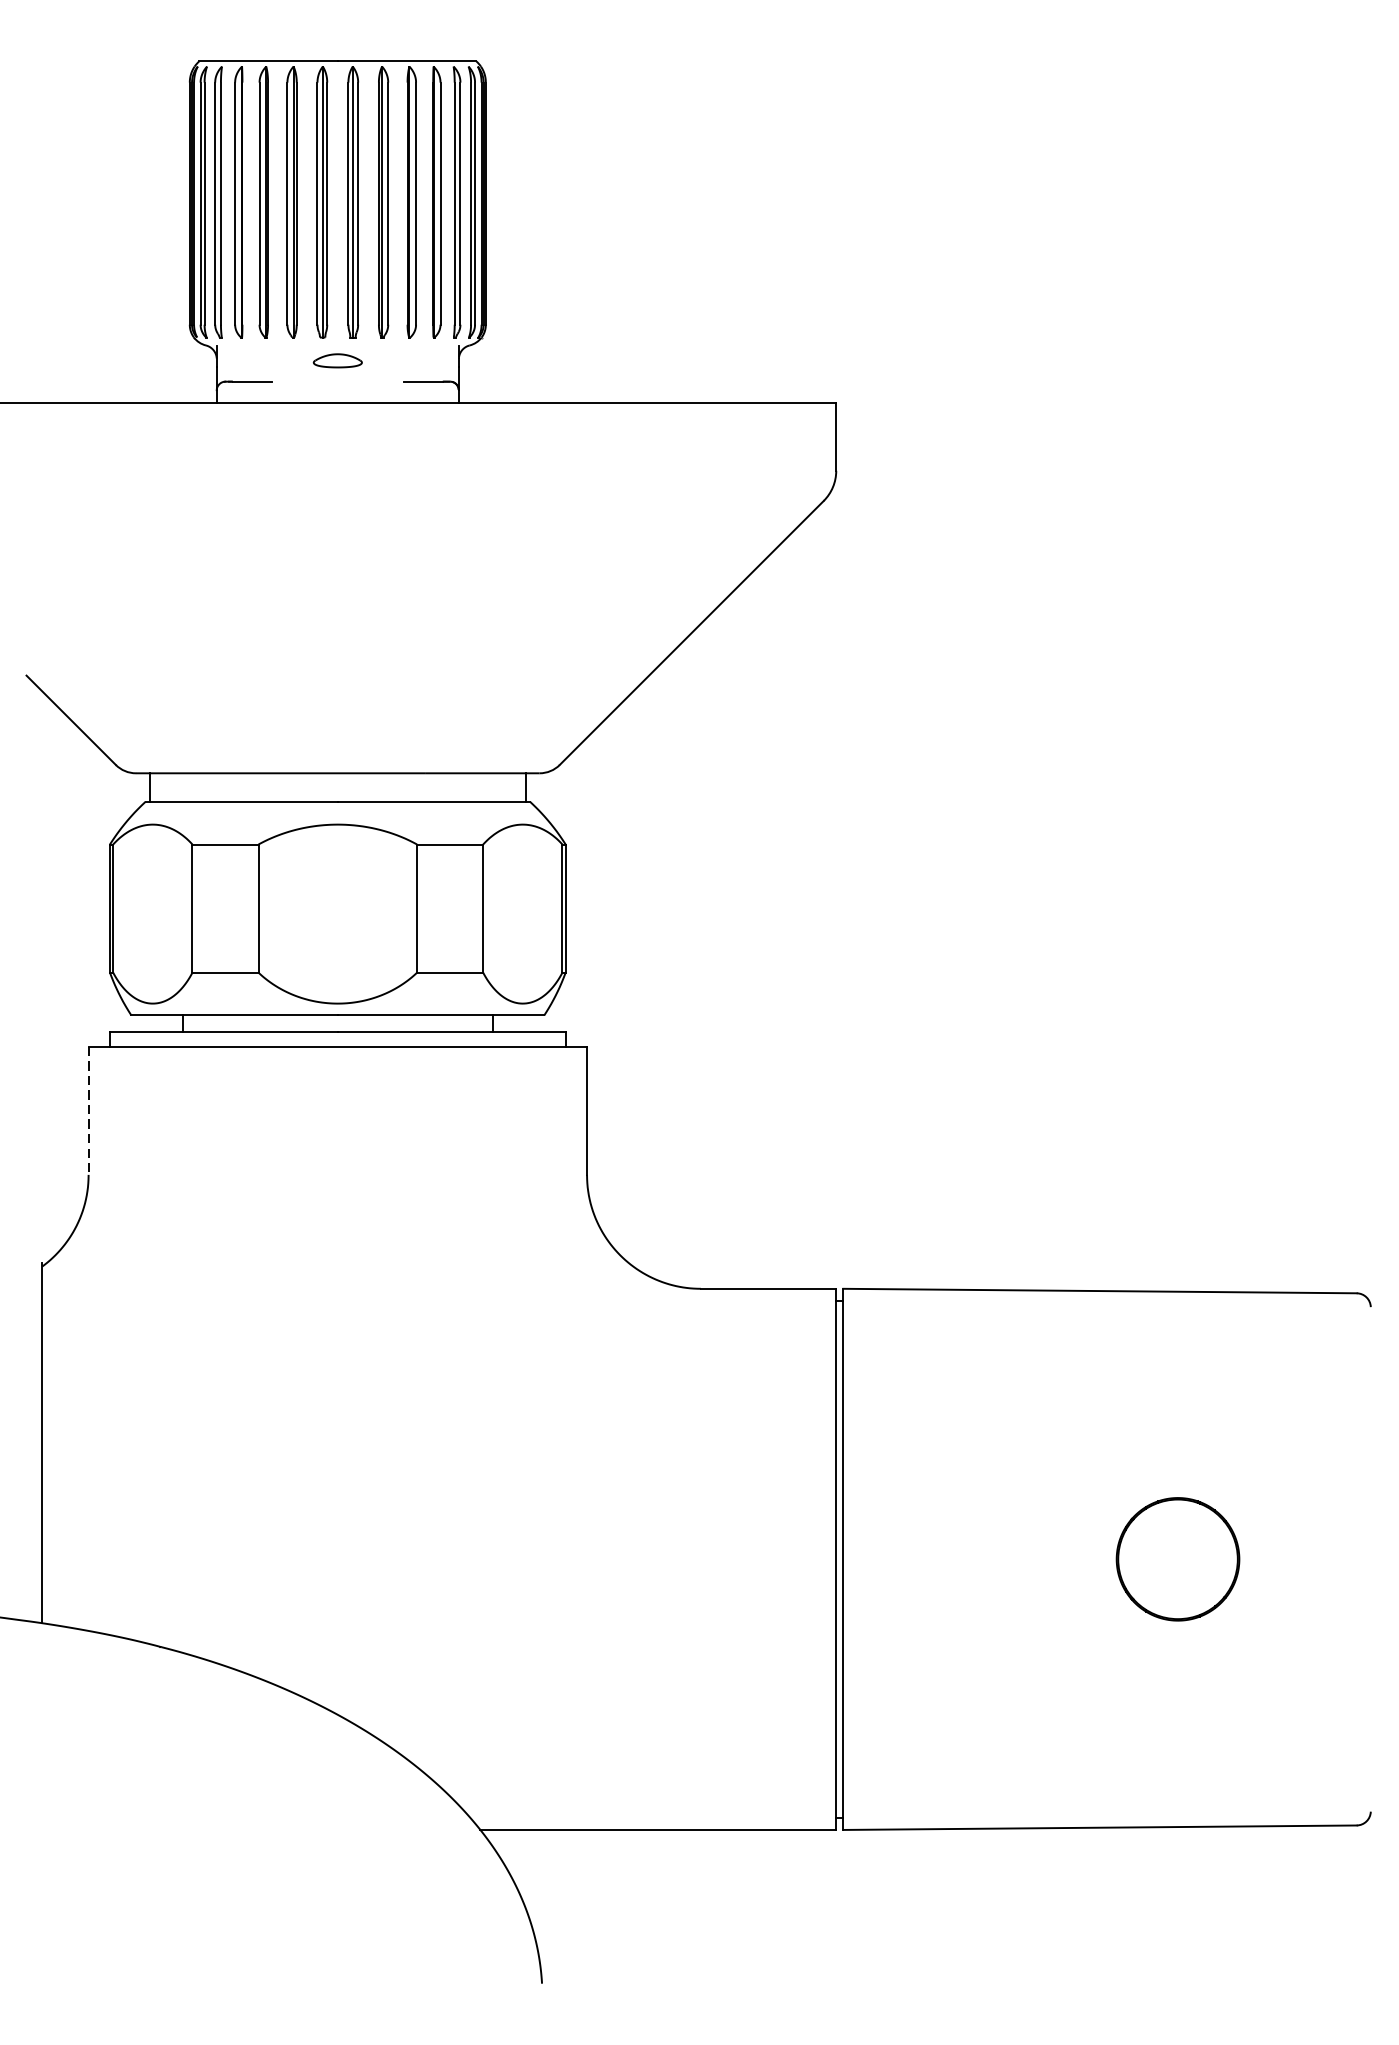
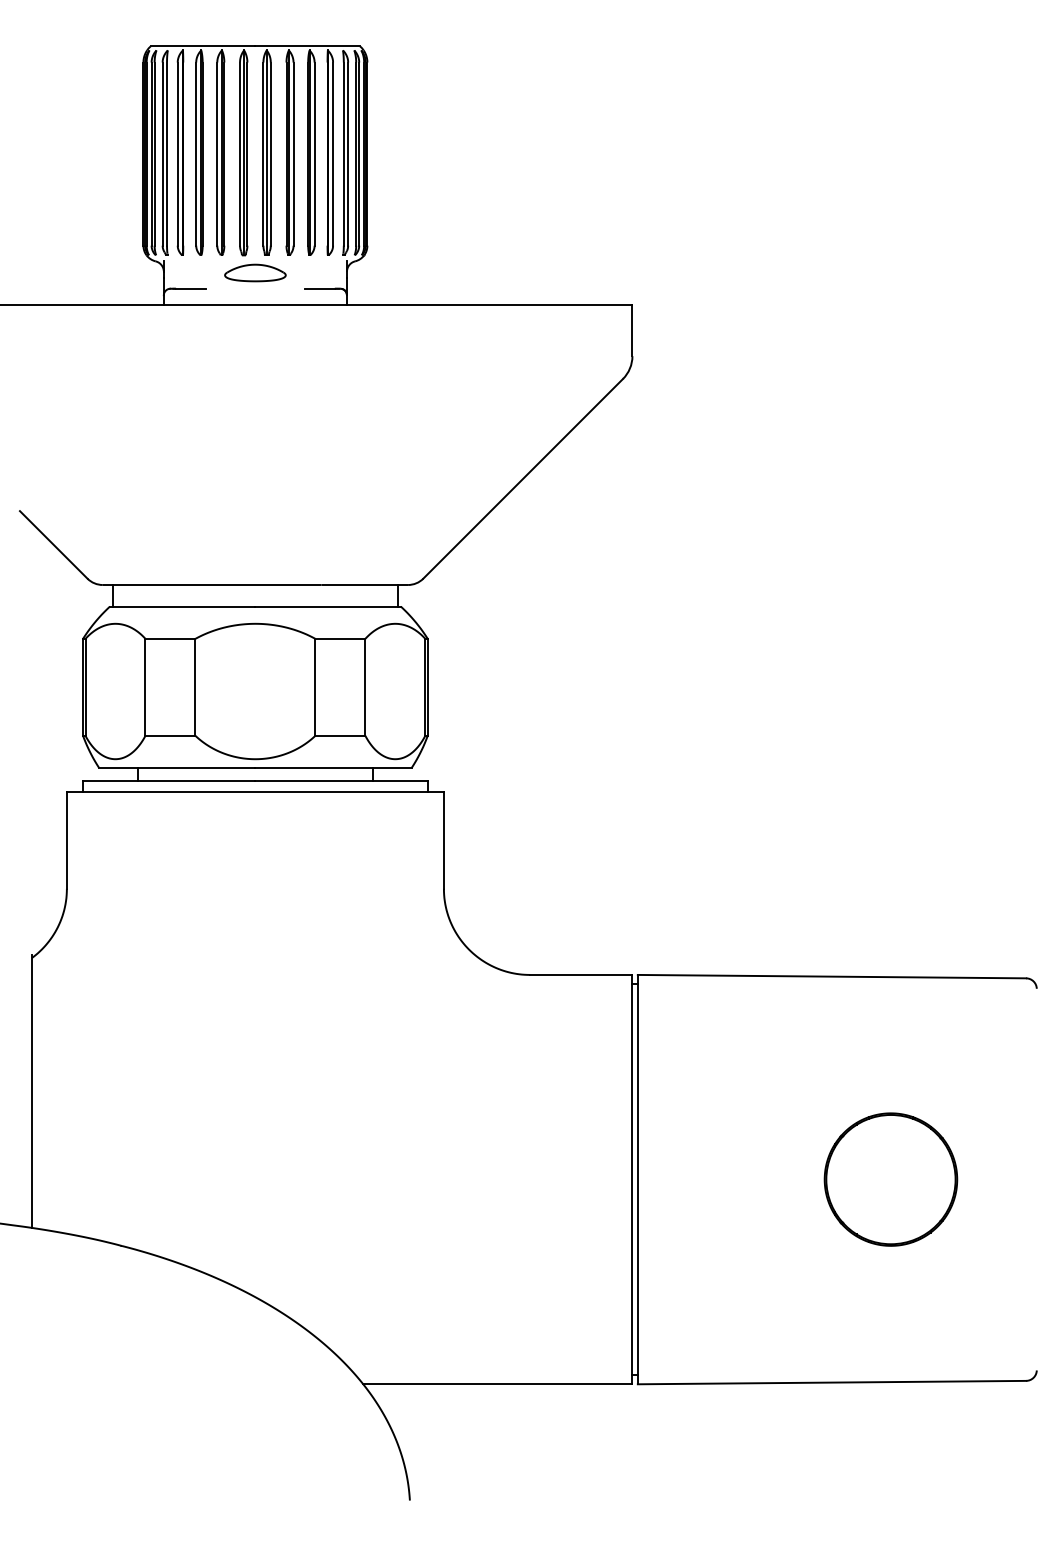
part: (337, 360) -> (255, 272), size x1.67
line: (88, 1111) -> (66, 840), dashed -> solid
part: (1177, 1559) -> (890, 1179), size x1.43

